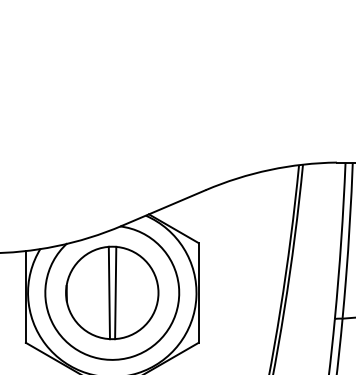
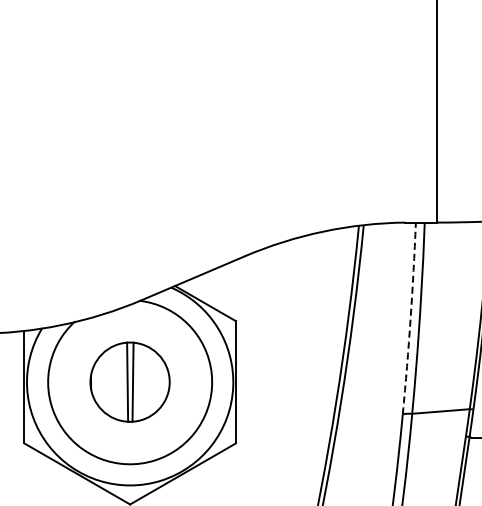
arc: (341, 240) -> (410, 318), solid -> dashed
part: (111, 292) -> (129, 381), size x0.7

